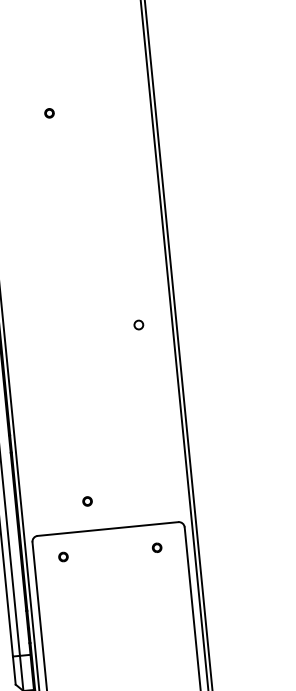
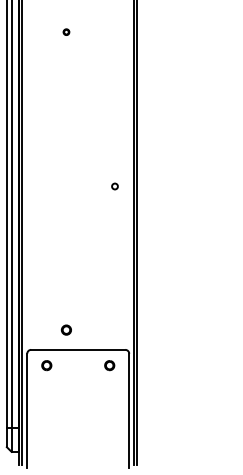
part: (49, 112) -> (66, 31), moved
circle: (138, 325) -> (114, 186), moved
part: (87, 501) -> (66, 330), size x1.6
part: (156, 547) -> (109, 365), size x1.6
part: (62, 556) -> (46, 365), size x1.6

